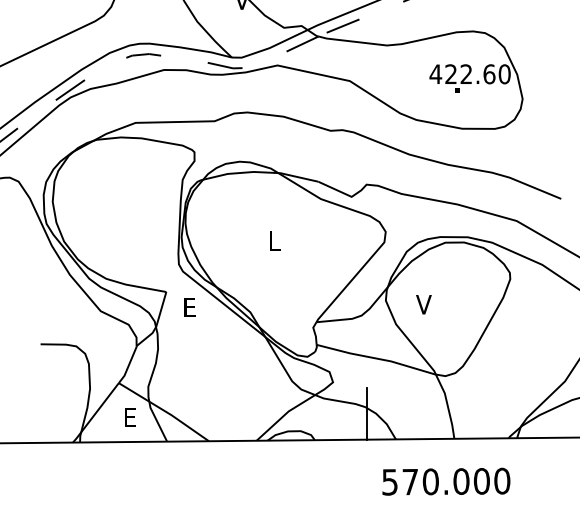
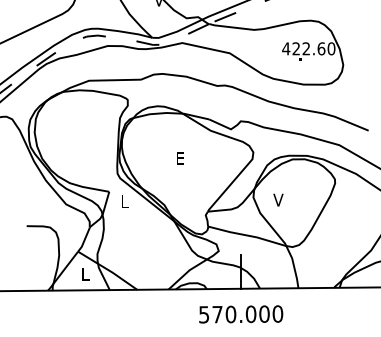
text: (276, 241) -> (181, 158), L -> E
text: (189, 306) -> (124, 201), E -> L
text: (131, 417) -> (86, 274), E -> L
text: (446, 481) -> (241, 314), moved

